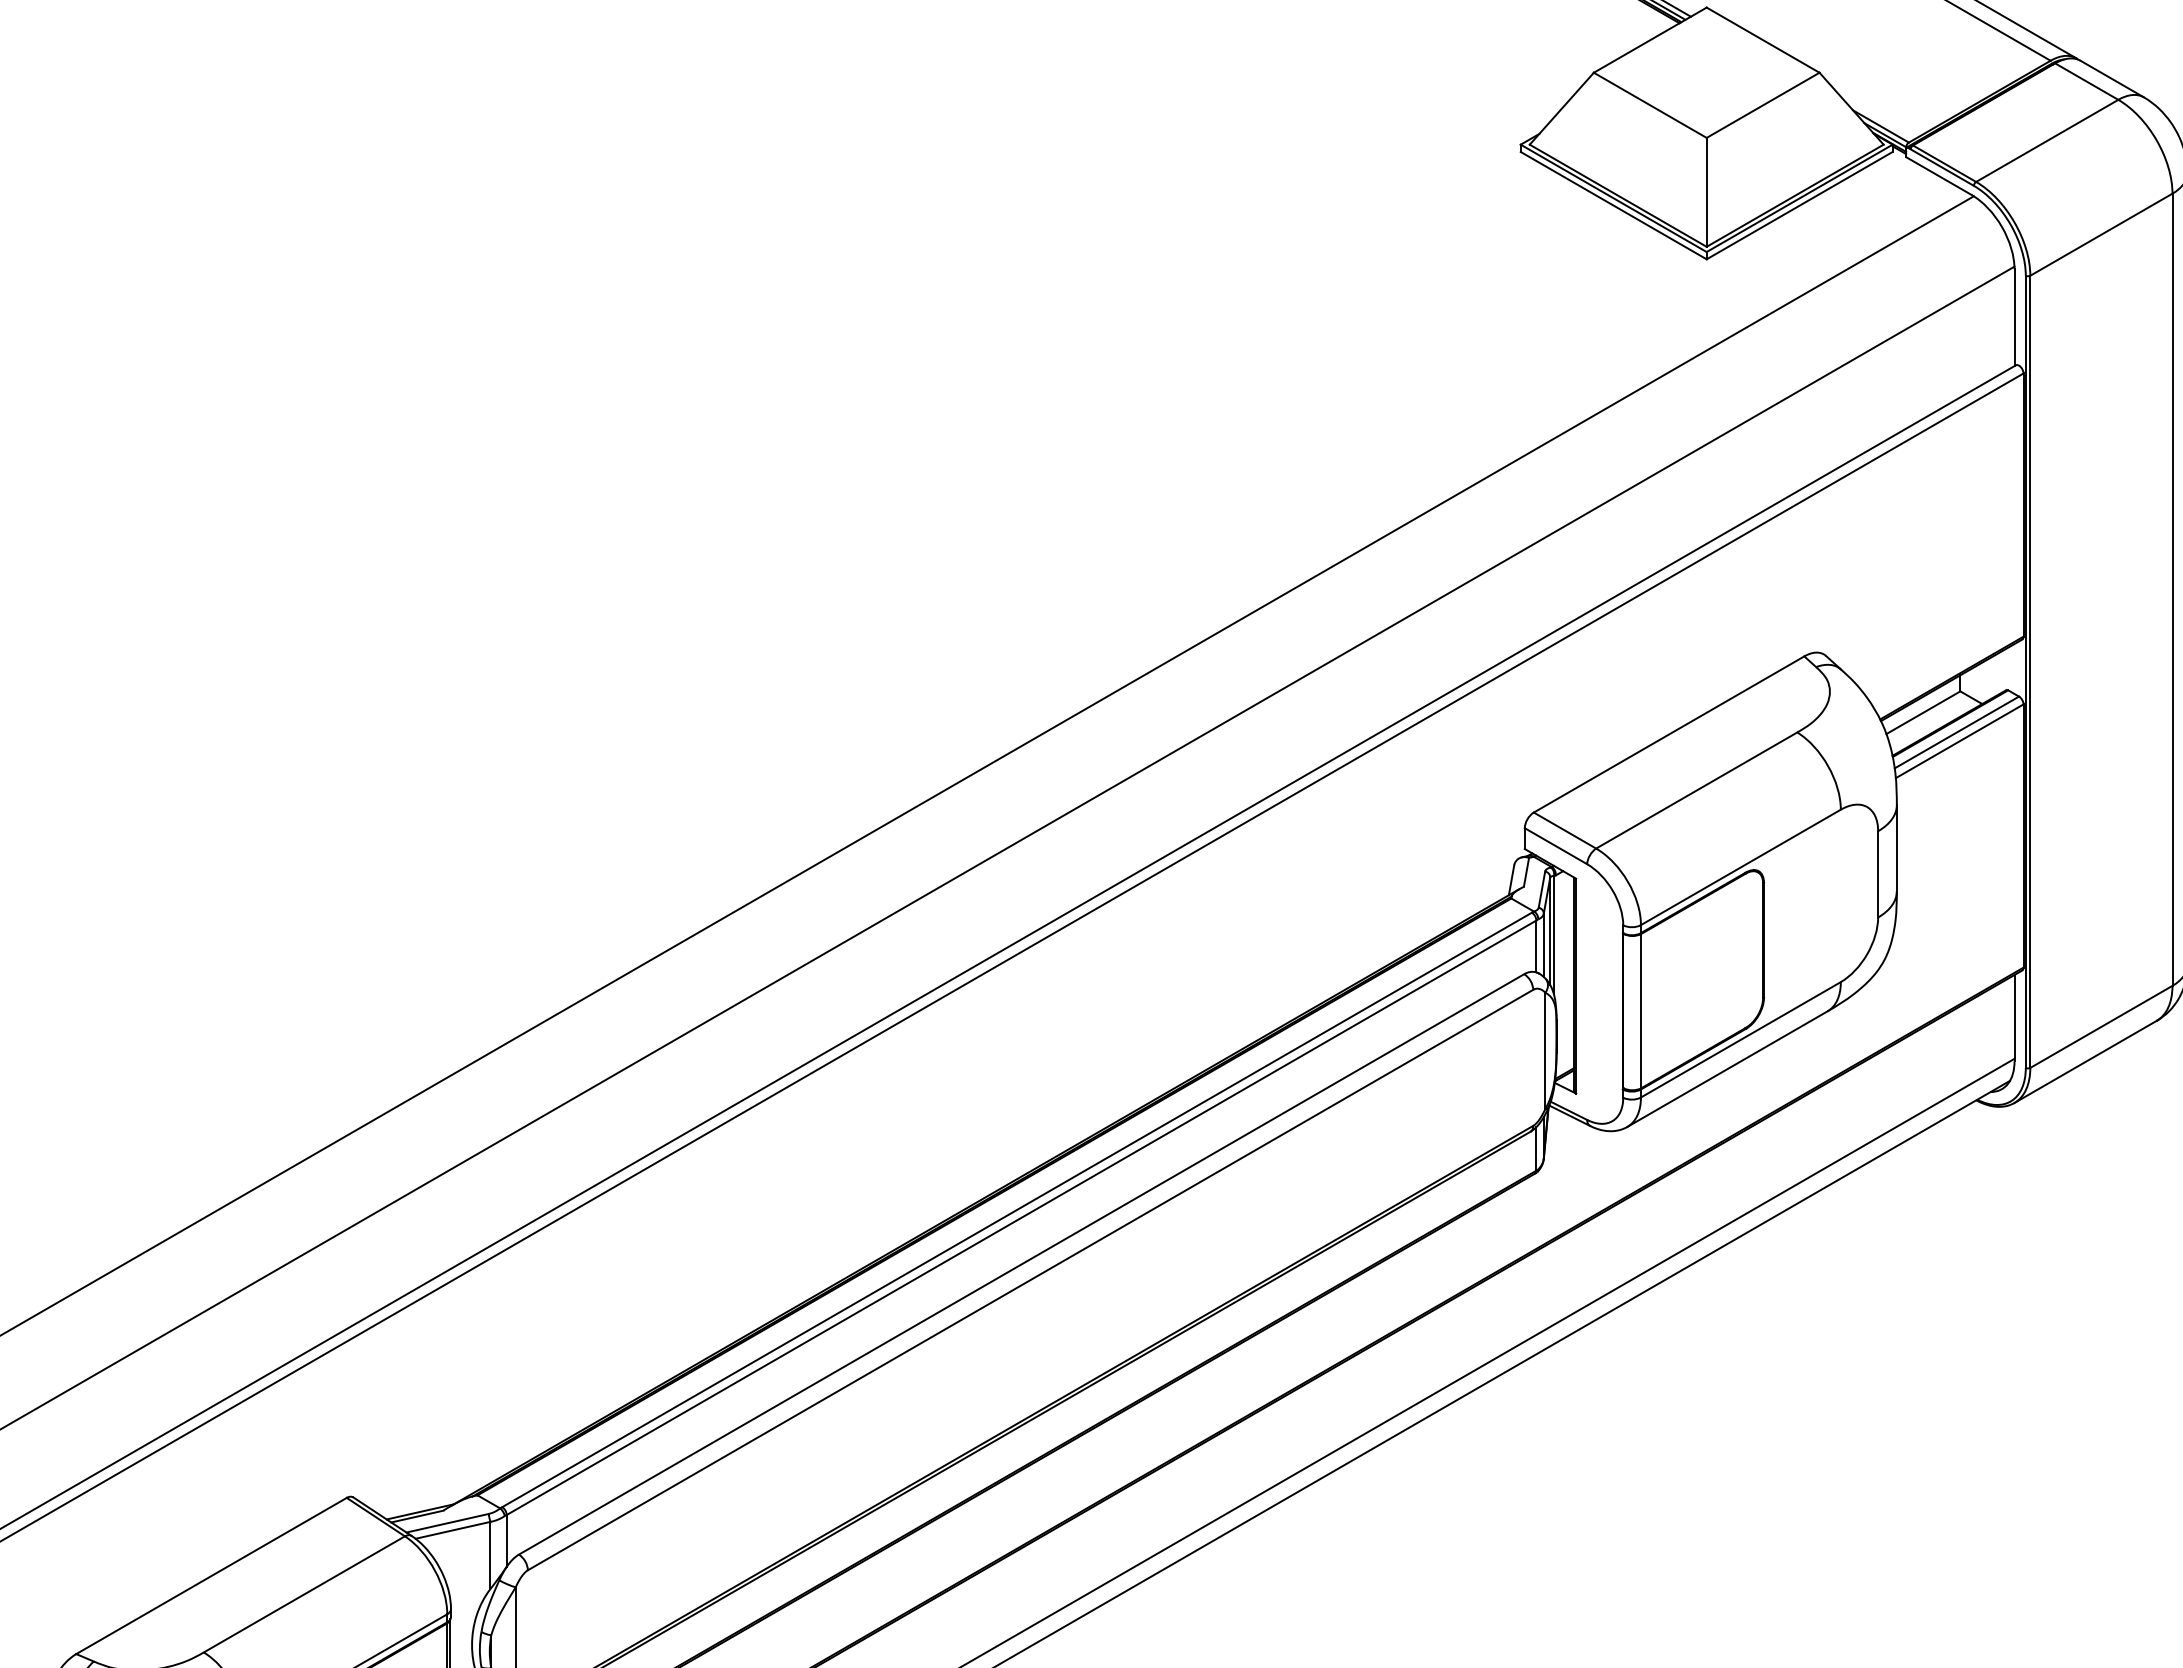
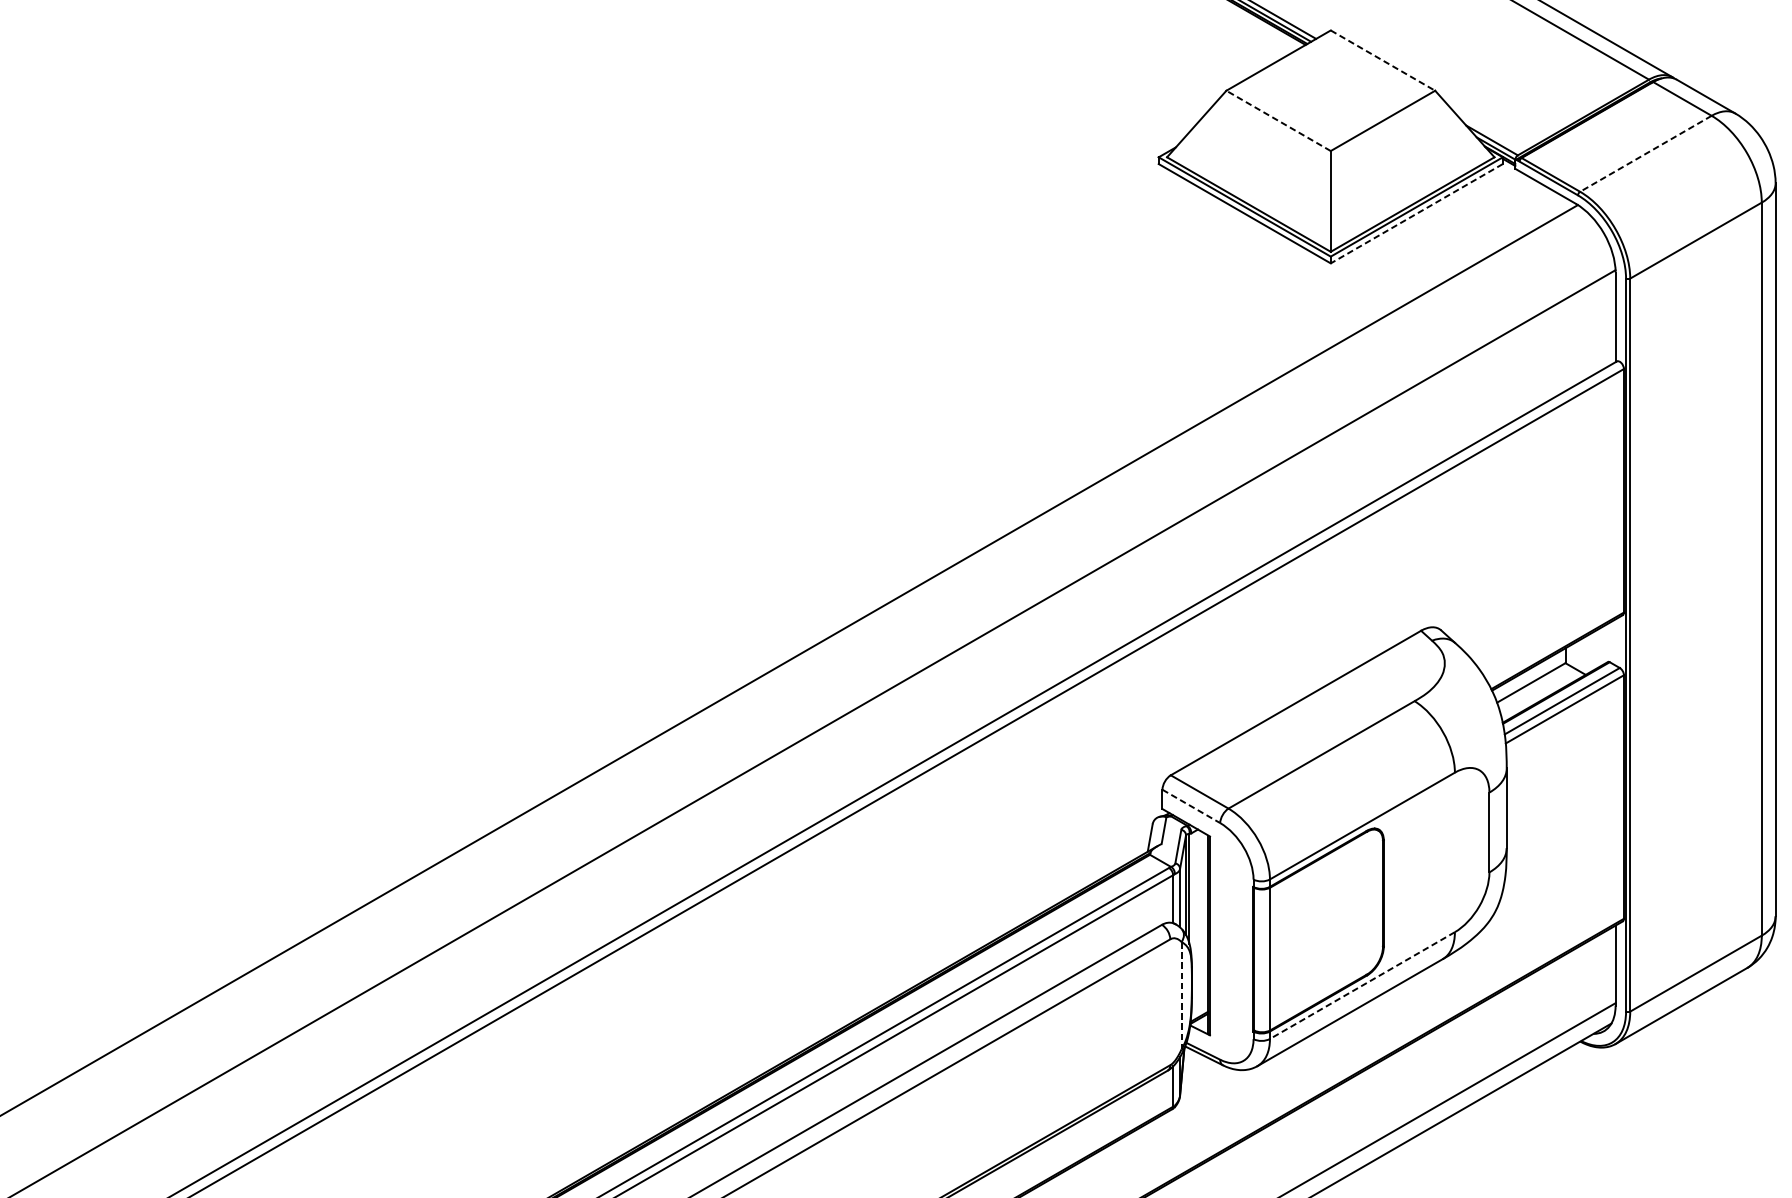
line: (1763, 40) -> (1383, 60), solid -> dashed
line: (1649, 105) -> (1277, 121), solid -> dashed
line: (2046, 141) -> (1645, 154), solid -> dashed
line: (1799, 205) -> (1416, 213), solid -> dashed
line: (1556, 846) -> (1191, 806), solid -> dashed
line: (1740, 1040) -> (1362, 986), solid -> dashed
line: (1545, 1051) -> (1181, 996), solid -> dashed

